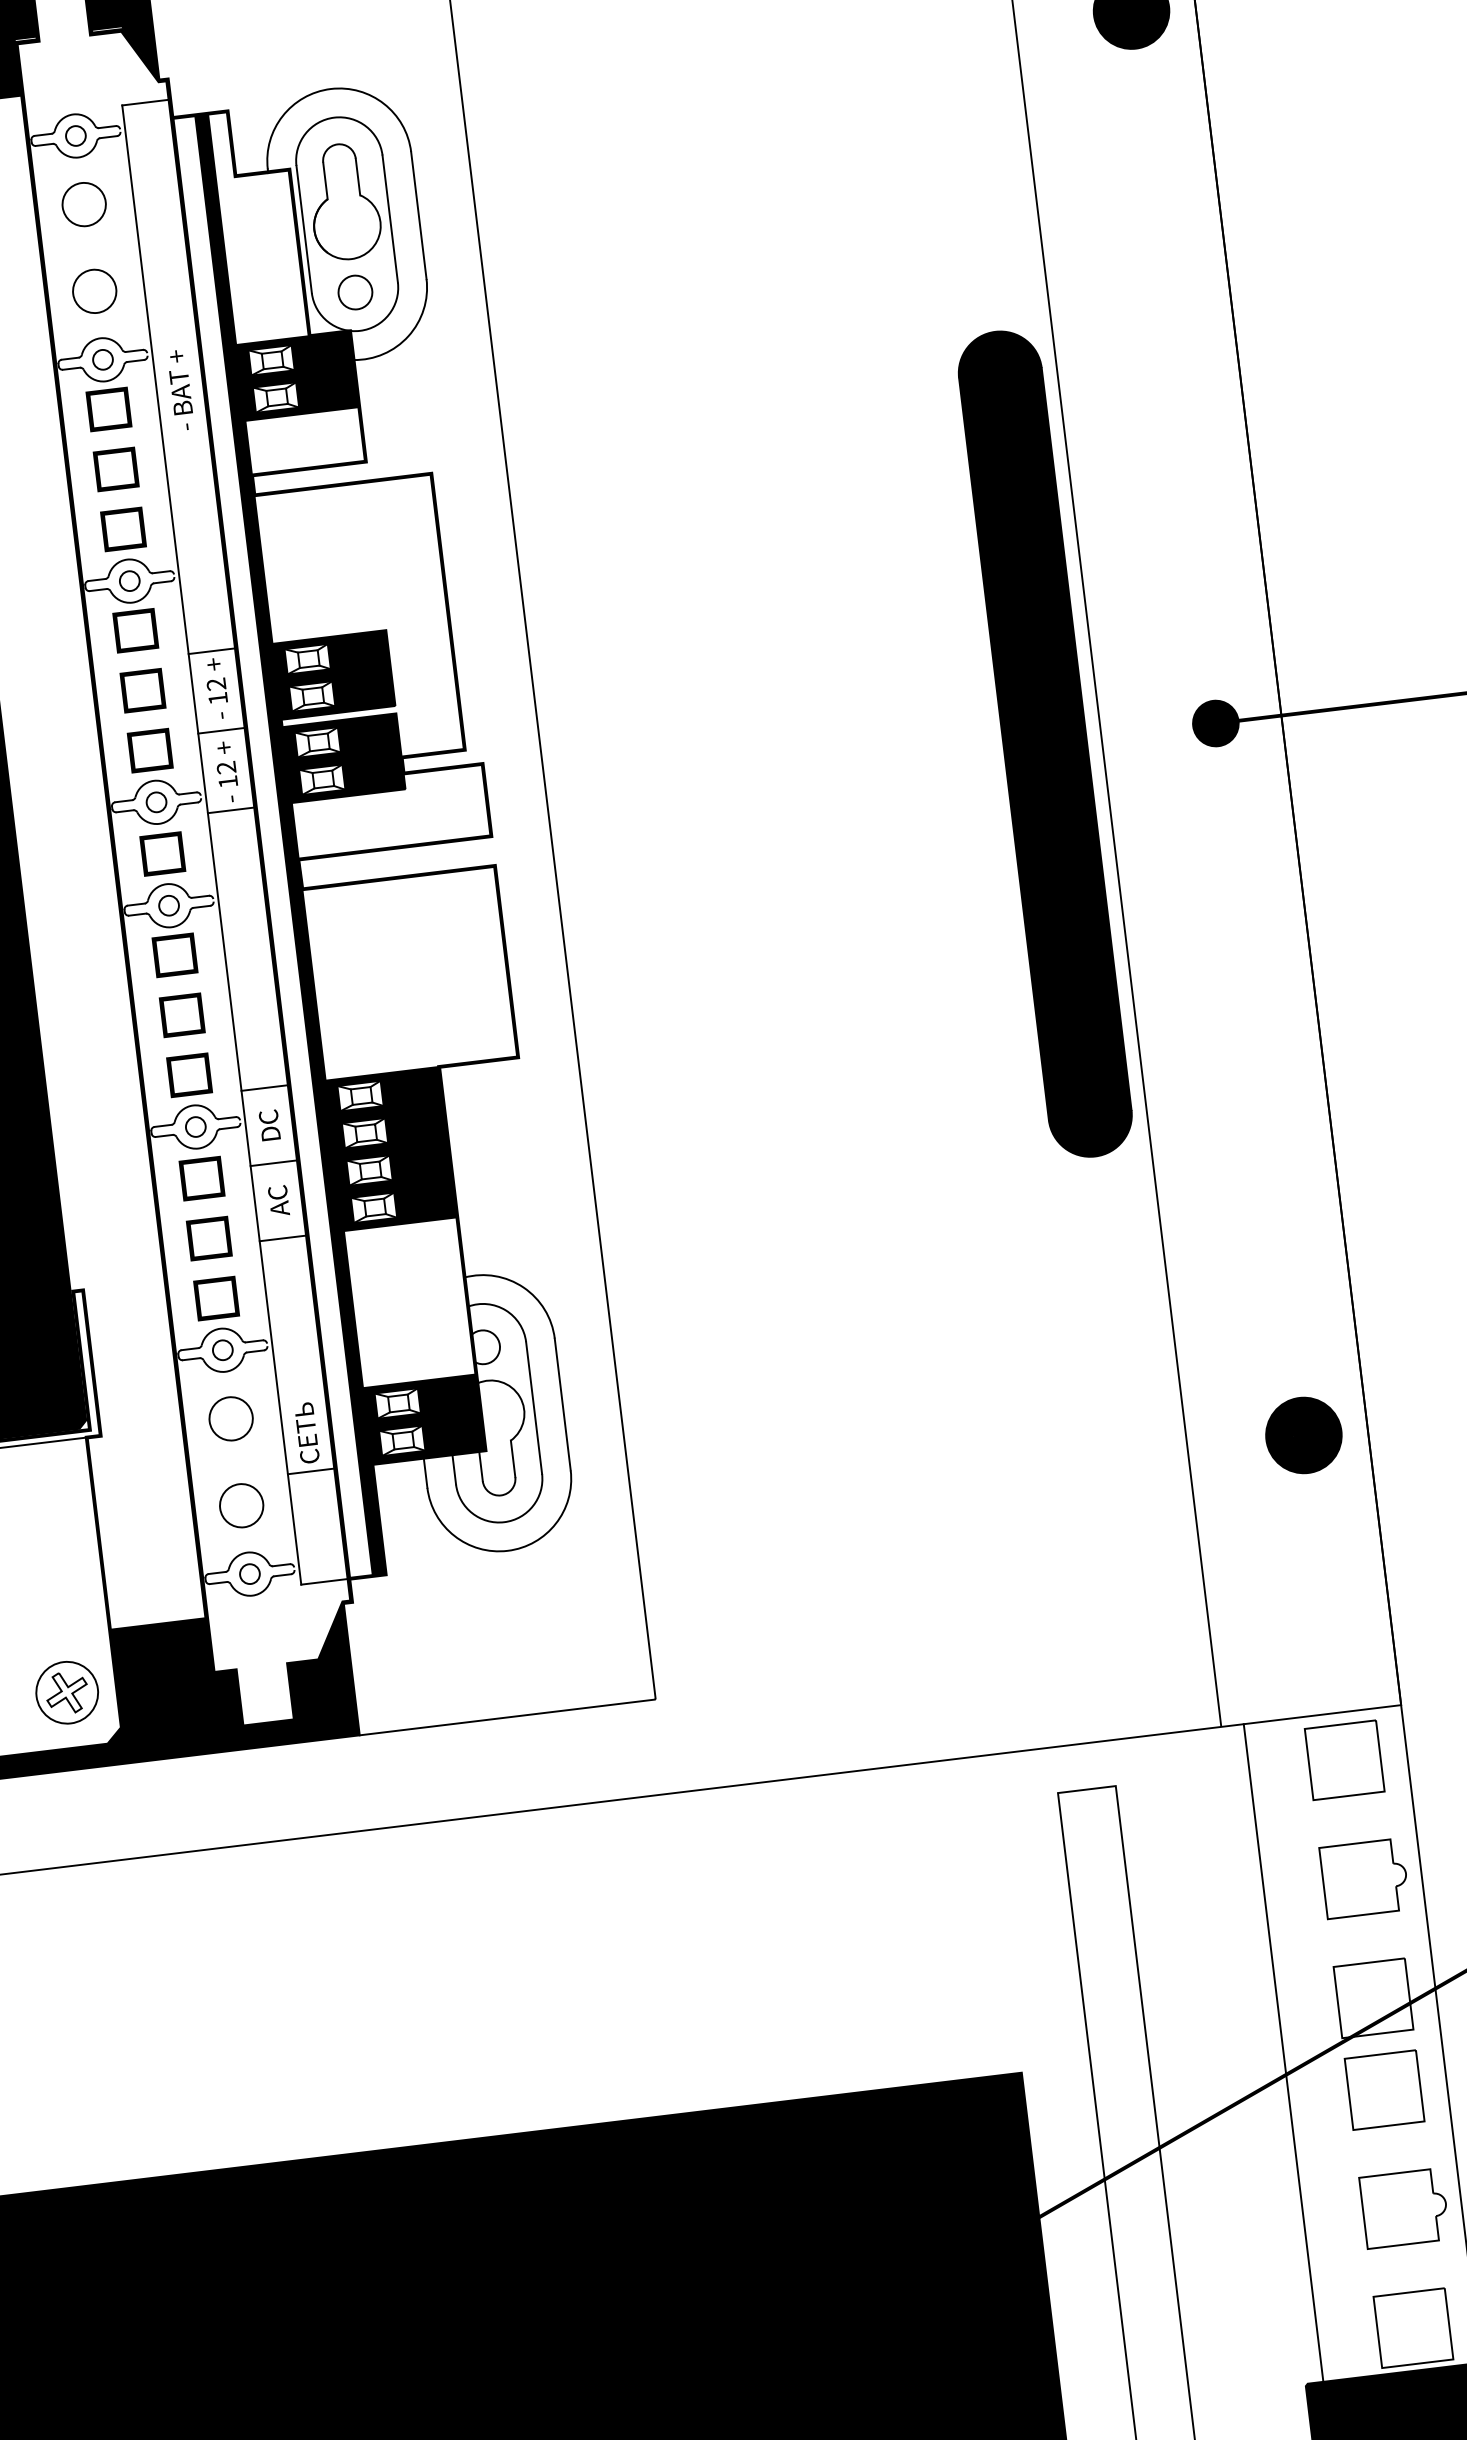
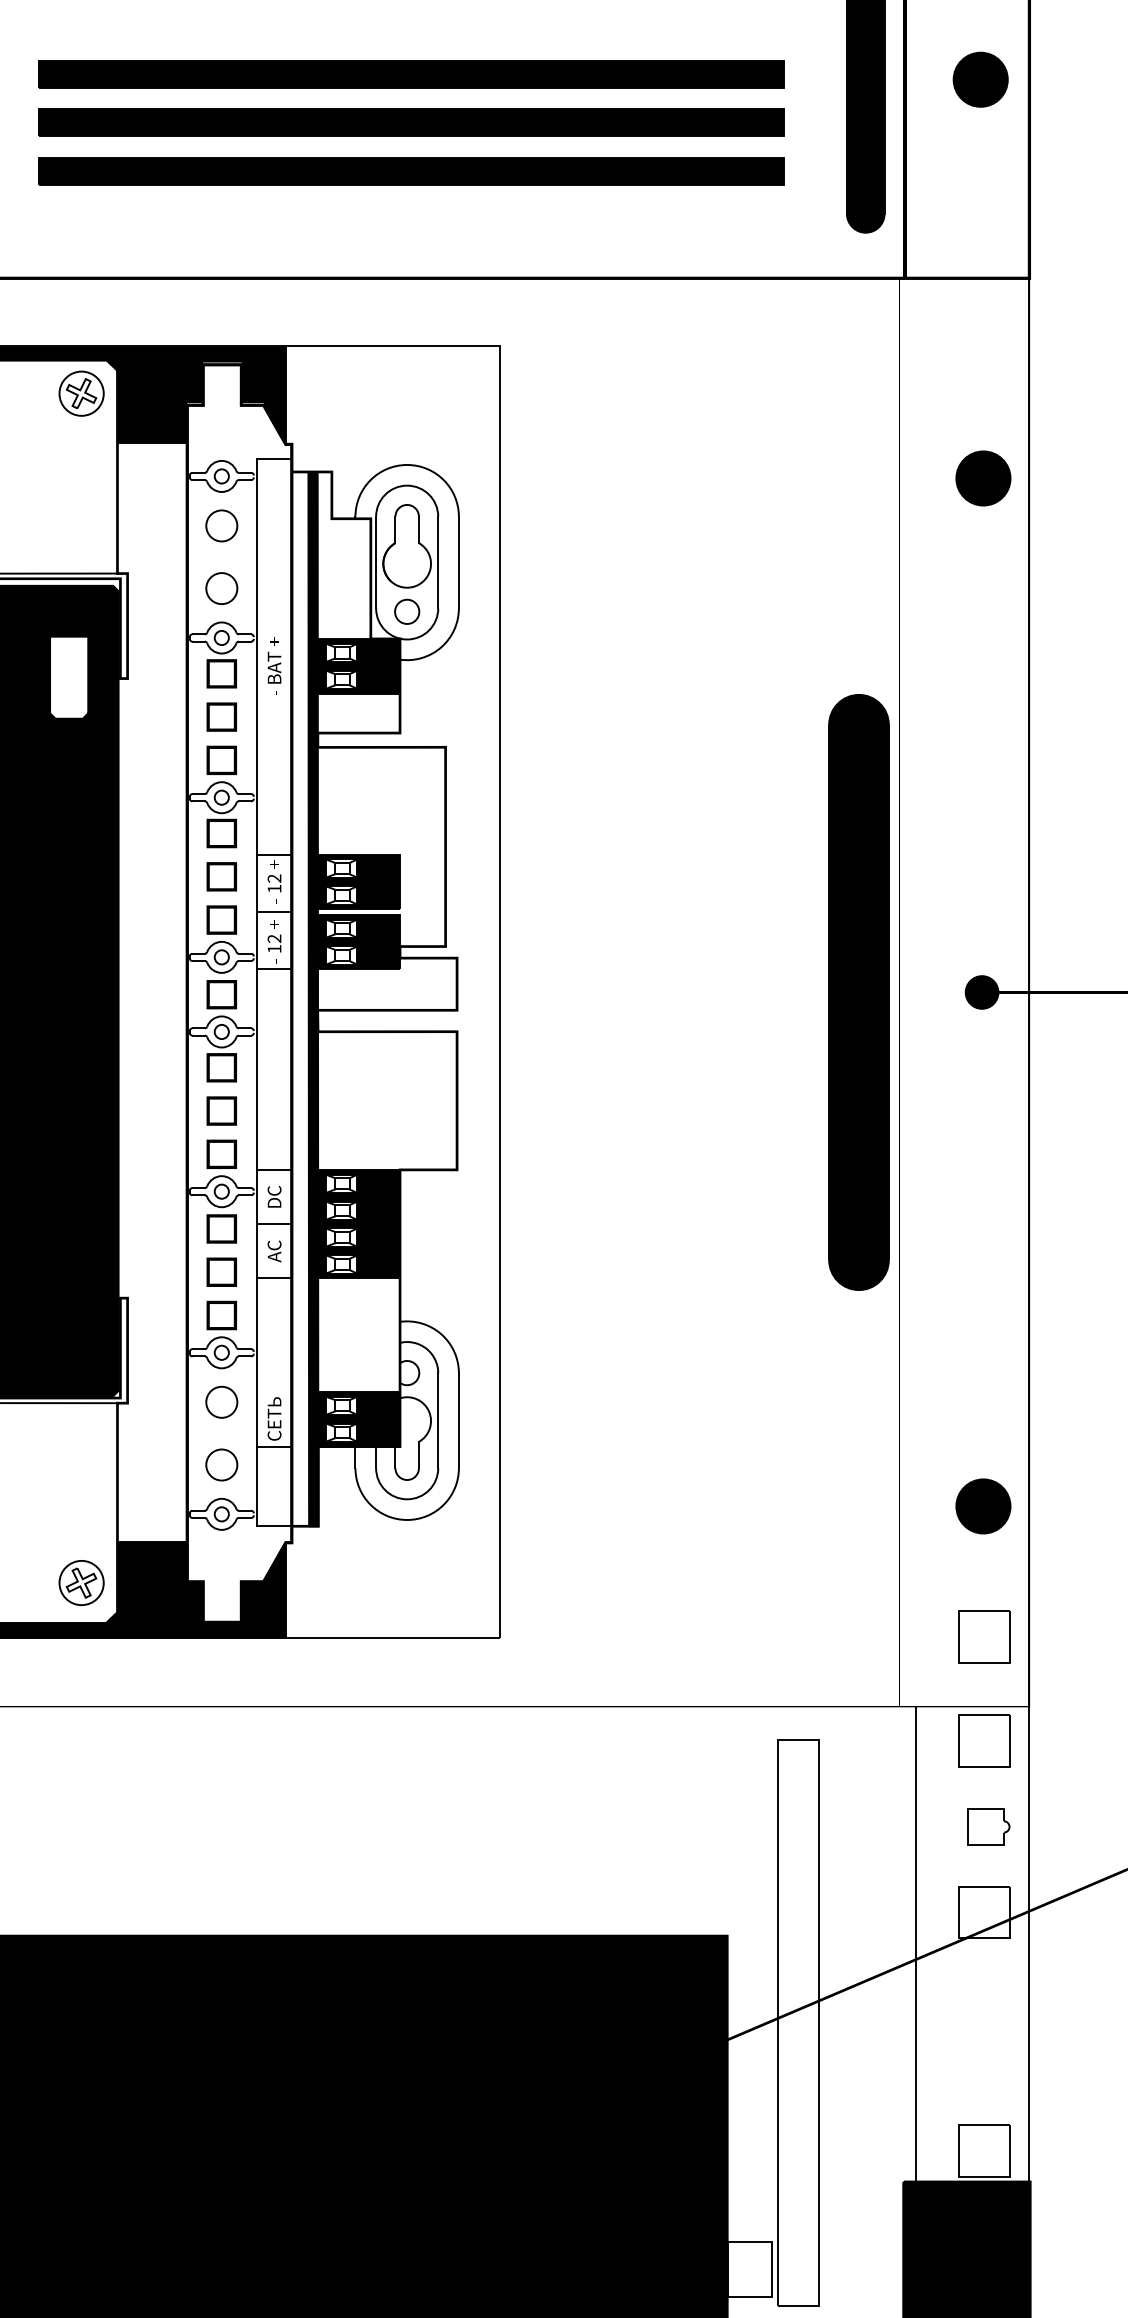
part: (1364, 1878) -> (988, 1826), size x0.7
part: (1384, 2089) -> (984, 1636), moved
part: (1404, 2207) -> (988, 2064), removed

